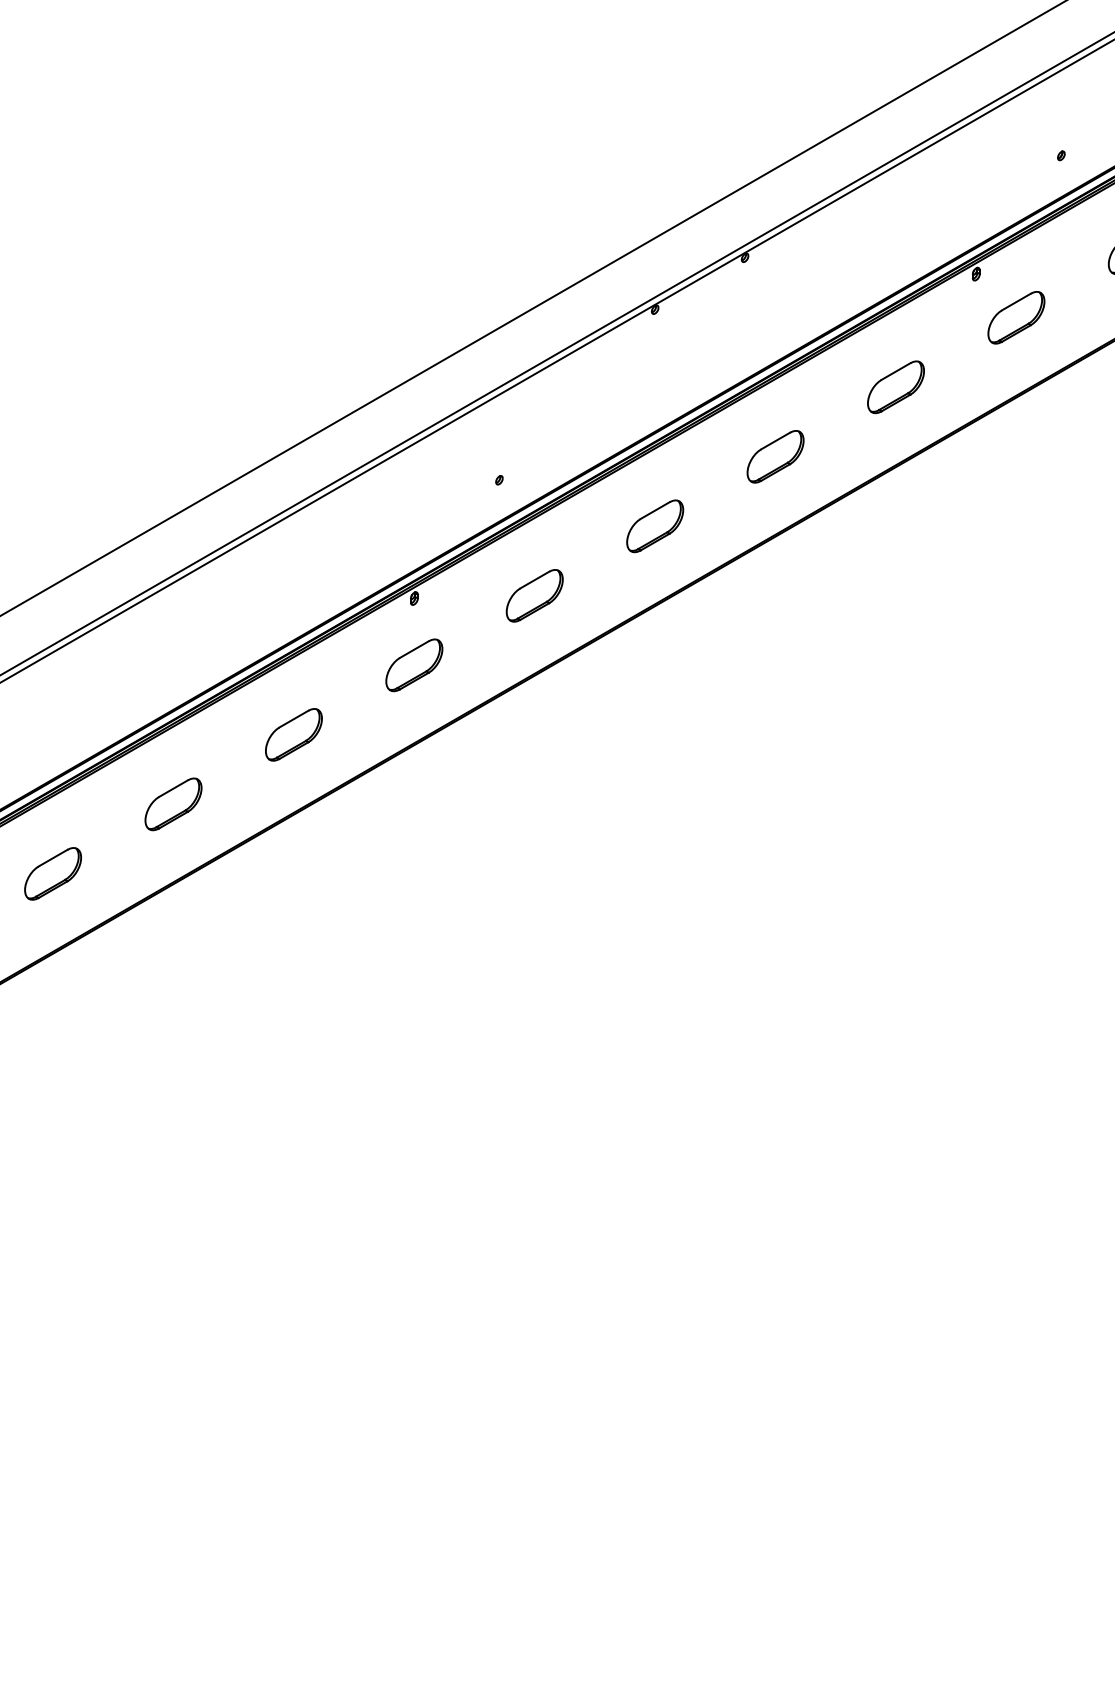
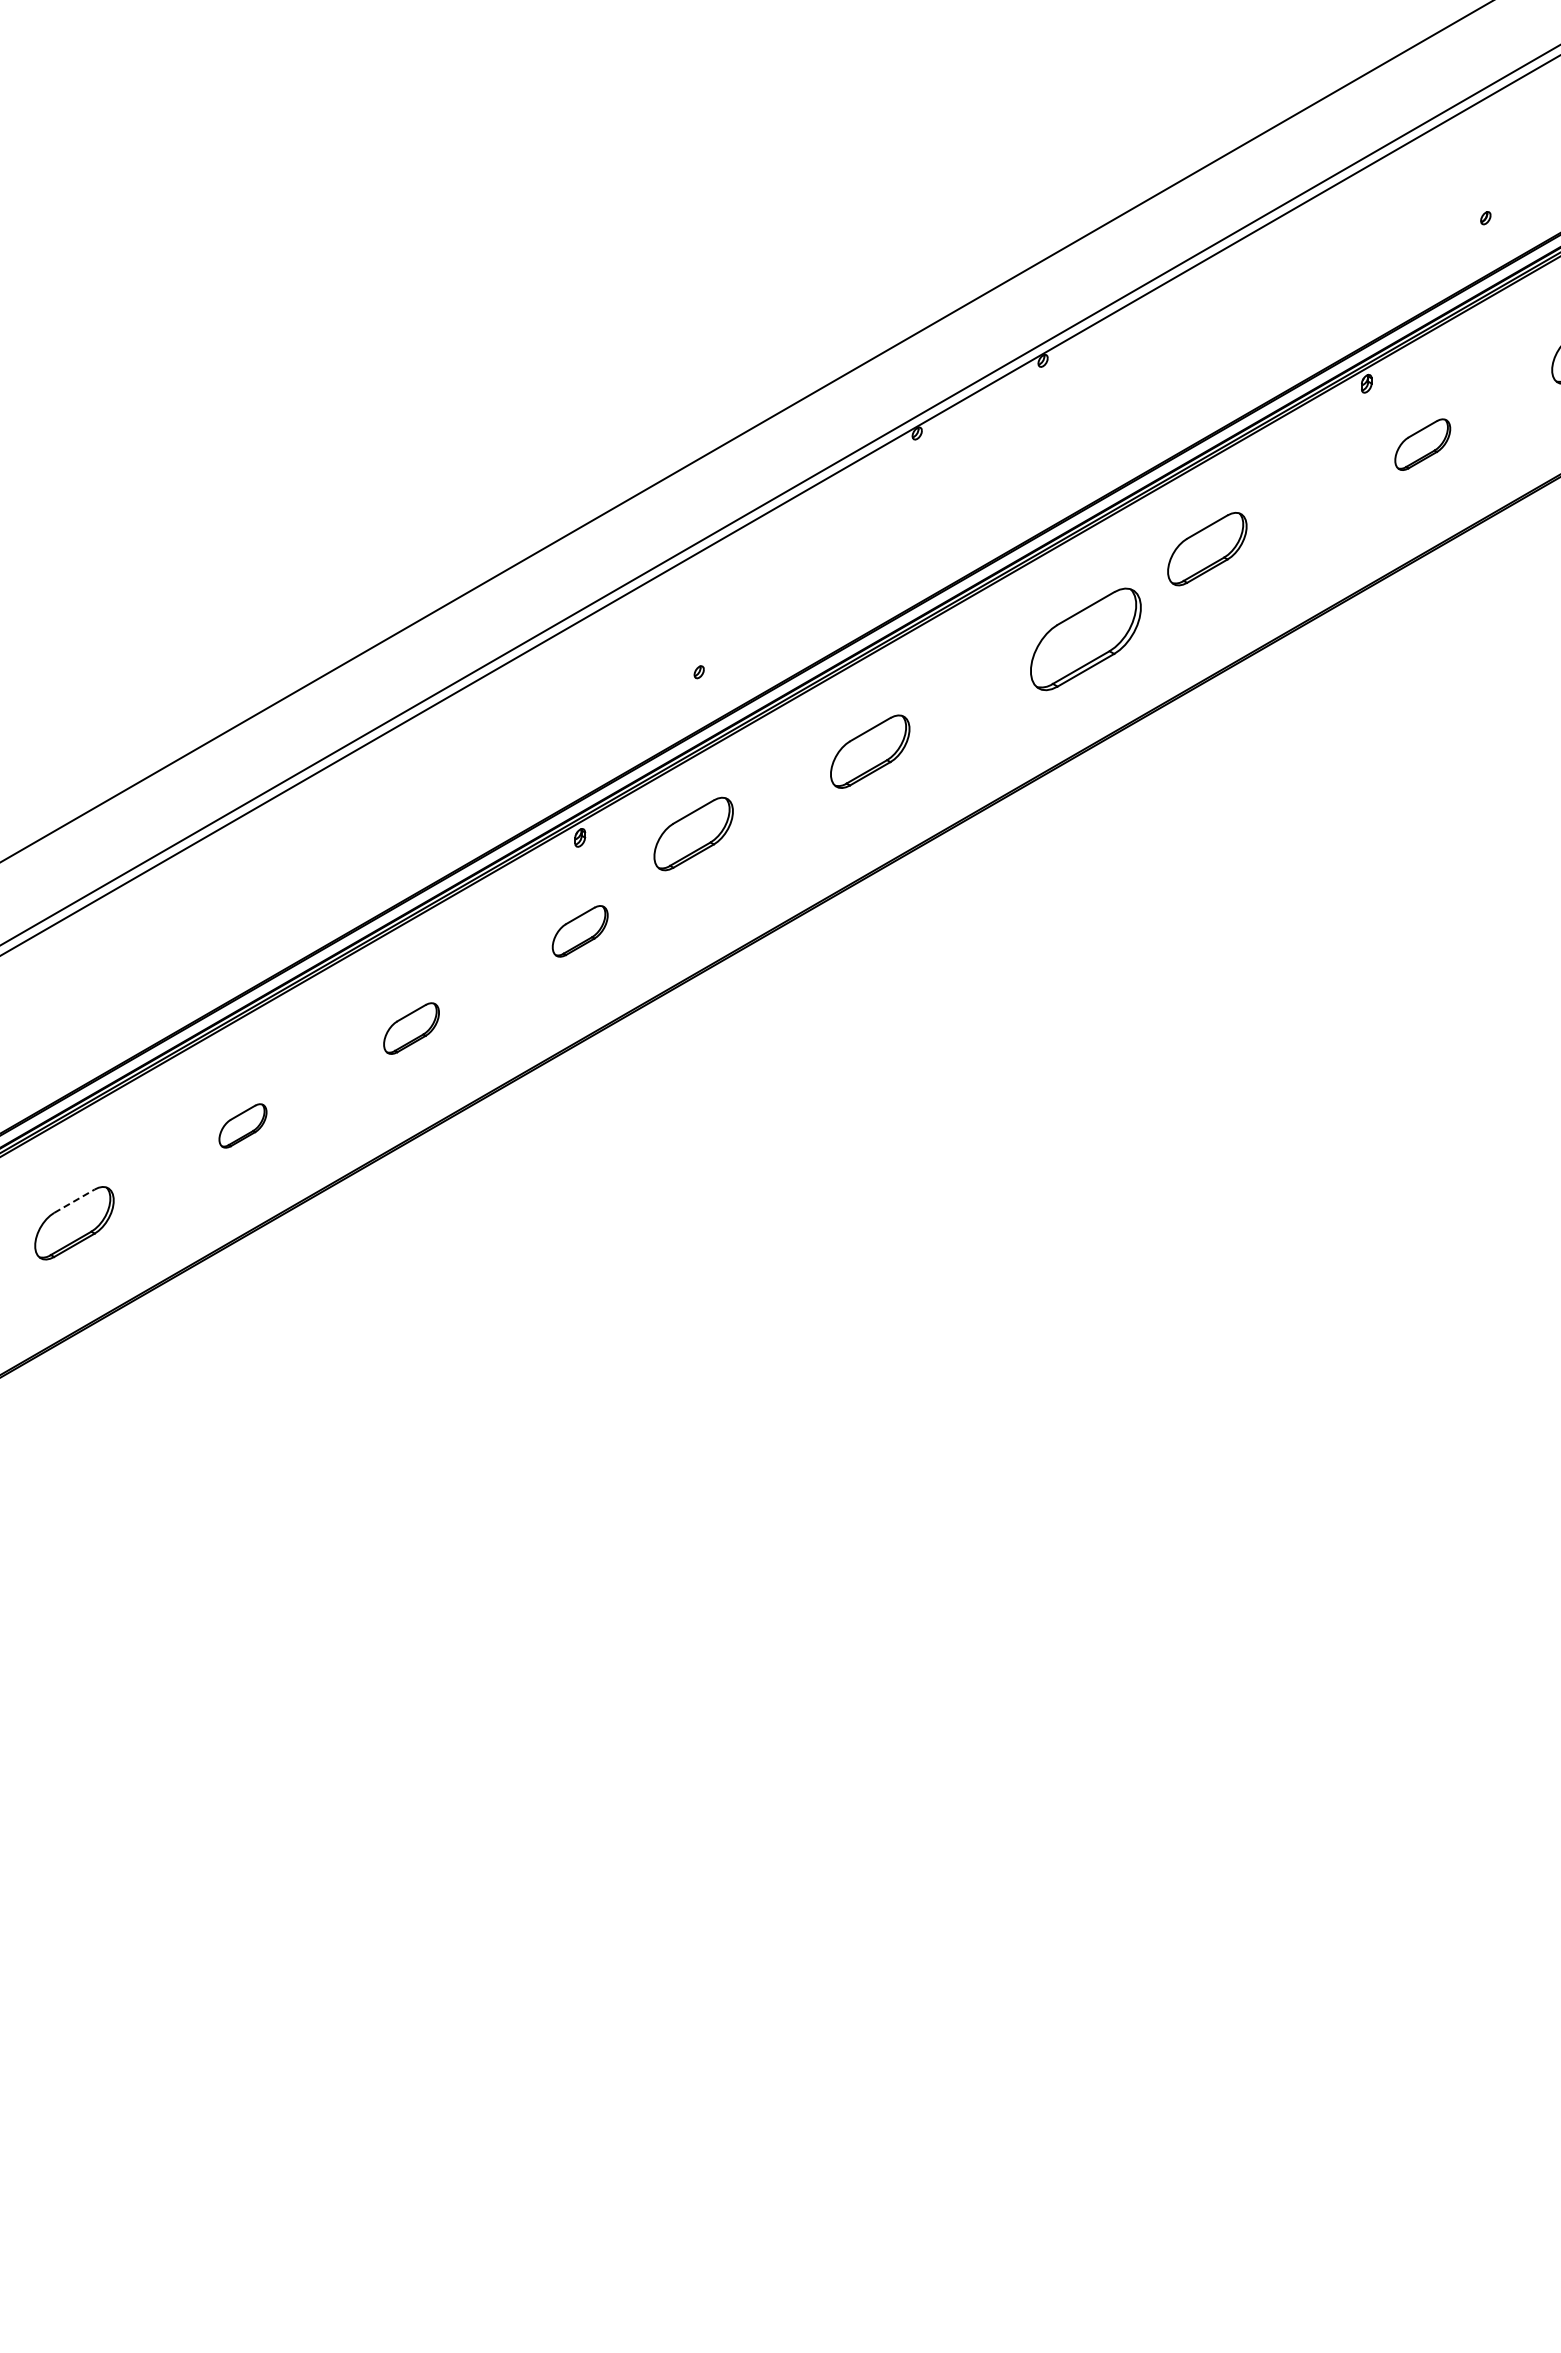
part: (1016, 317) -> (1422, 444), size x0.7
part: (896, 387) -> (1207, 549), moved
part: (775, 456) -> (1085, 639), size x1.4
part: (655, 526) -> (870, 751), moved
part: (534, 595) -> (693, 833), moved
part: (414, 665) -> (580, 931), size x0.7
part: (293, 734) -> (411, 1028), size x0.7
part: (173, 804) -> (242, 1125), size x0.6
line: (53, 857) -> (74, 1200), solid -> dashed

